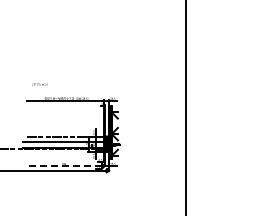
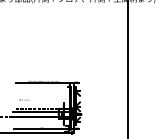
text: (39, 84) -> (23, 100), moved
line: (63, 165) -> (41, 128), dashed -> solid

